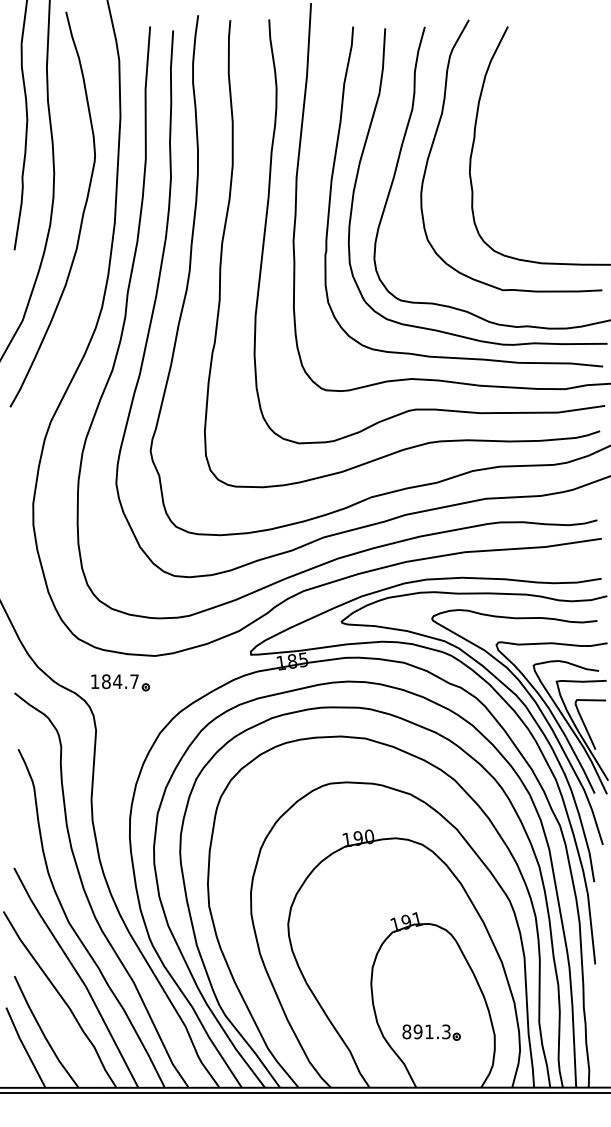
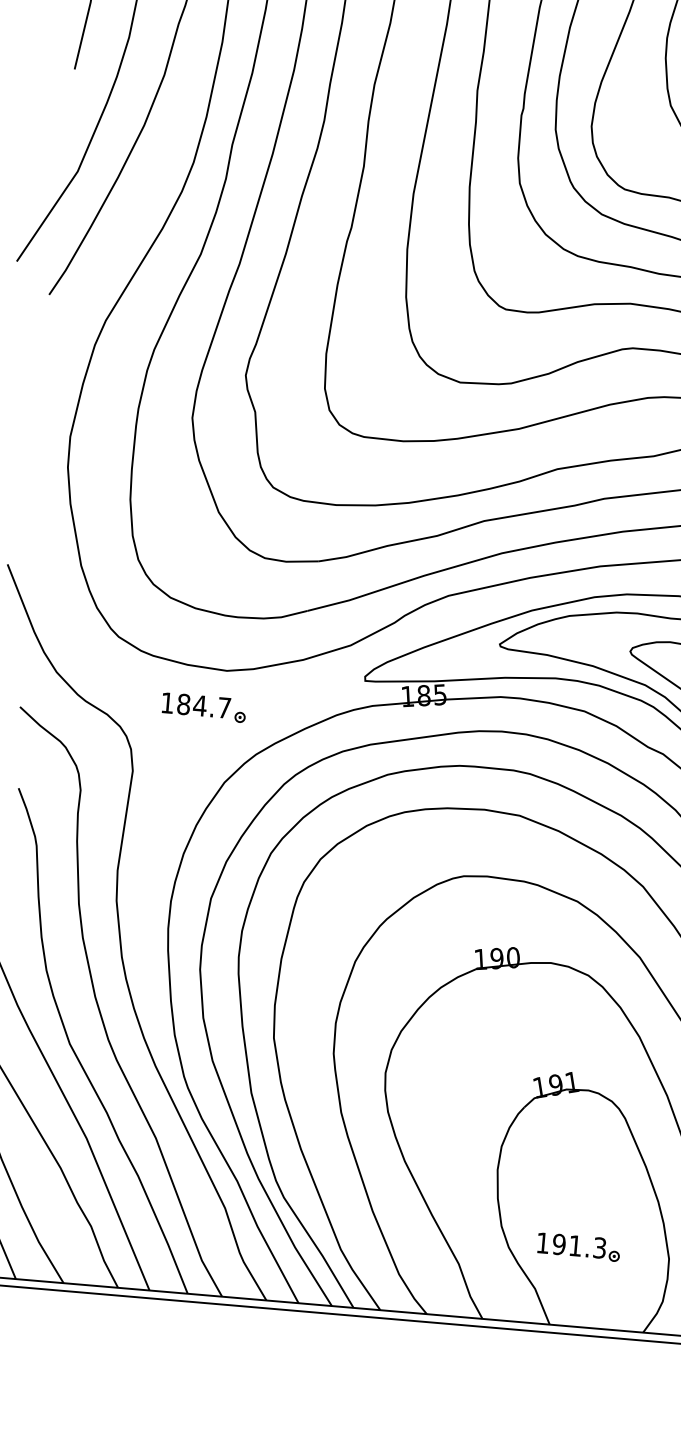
part: (120, 682) -> (204, 707), moved
text: (406, 1031) -> (542, 1242), 891.3 -> 191.3

